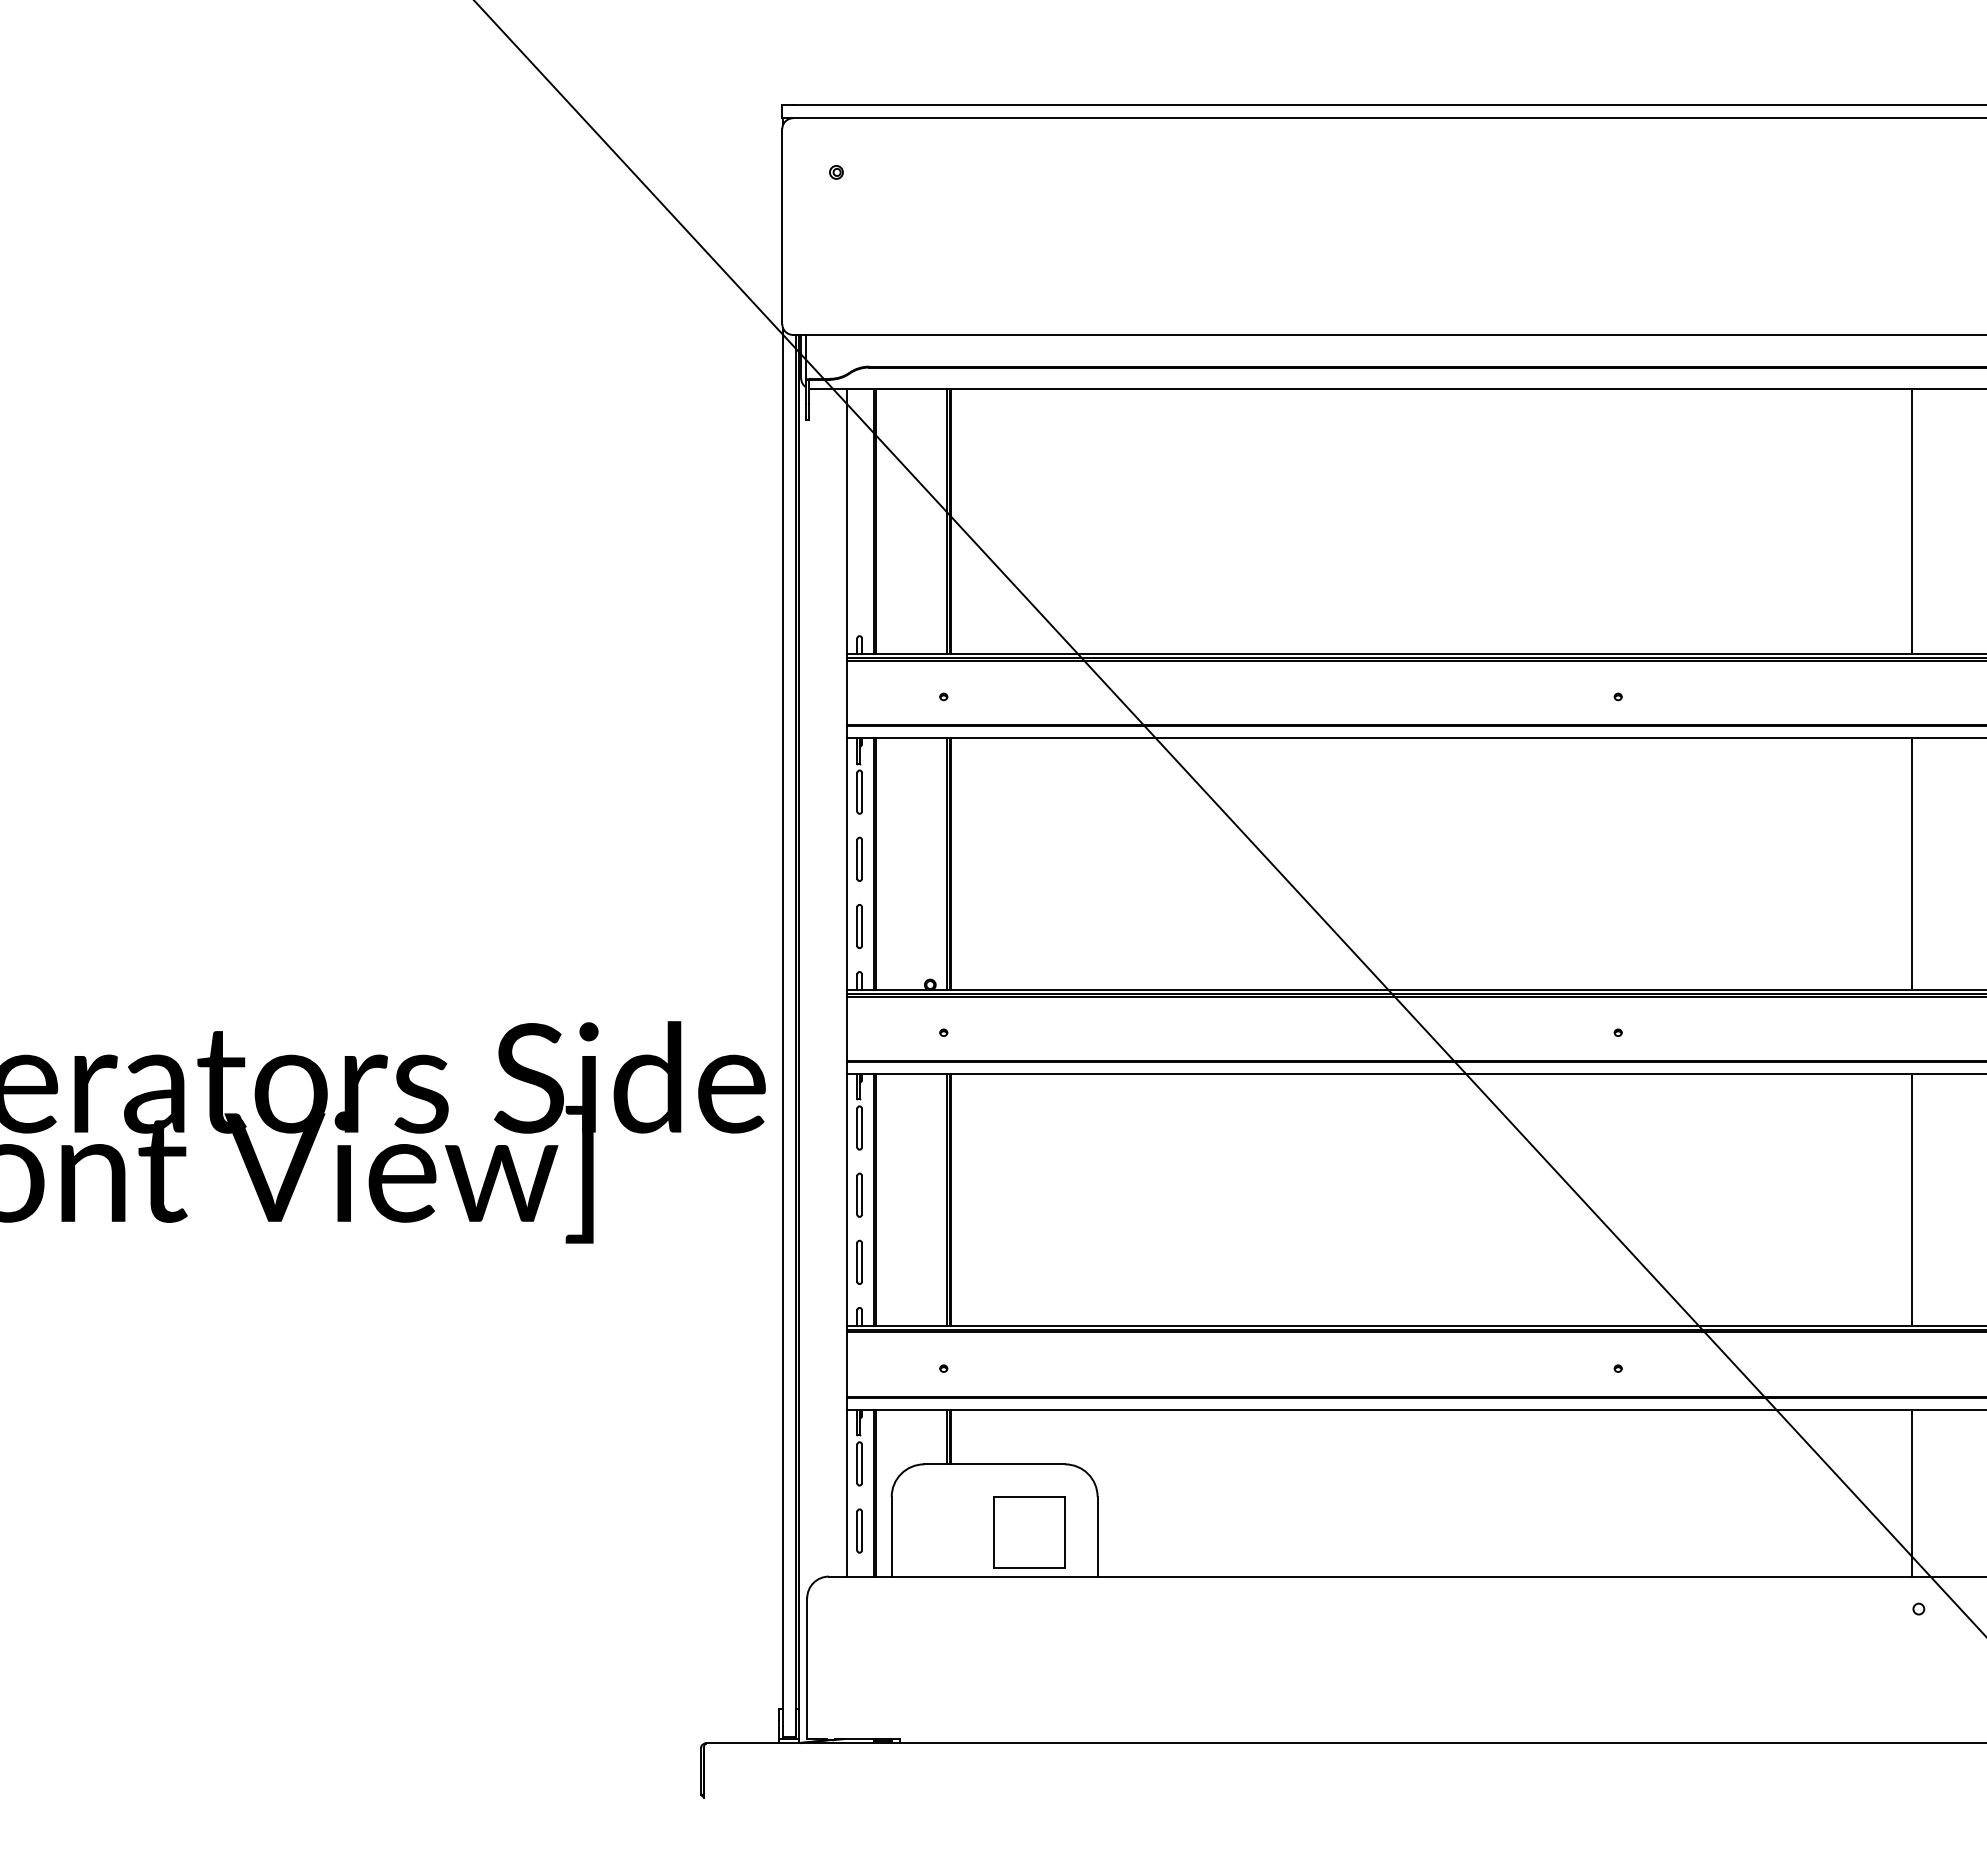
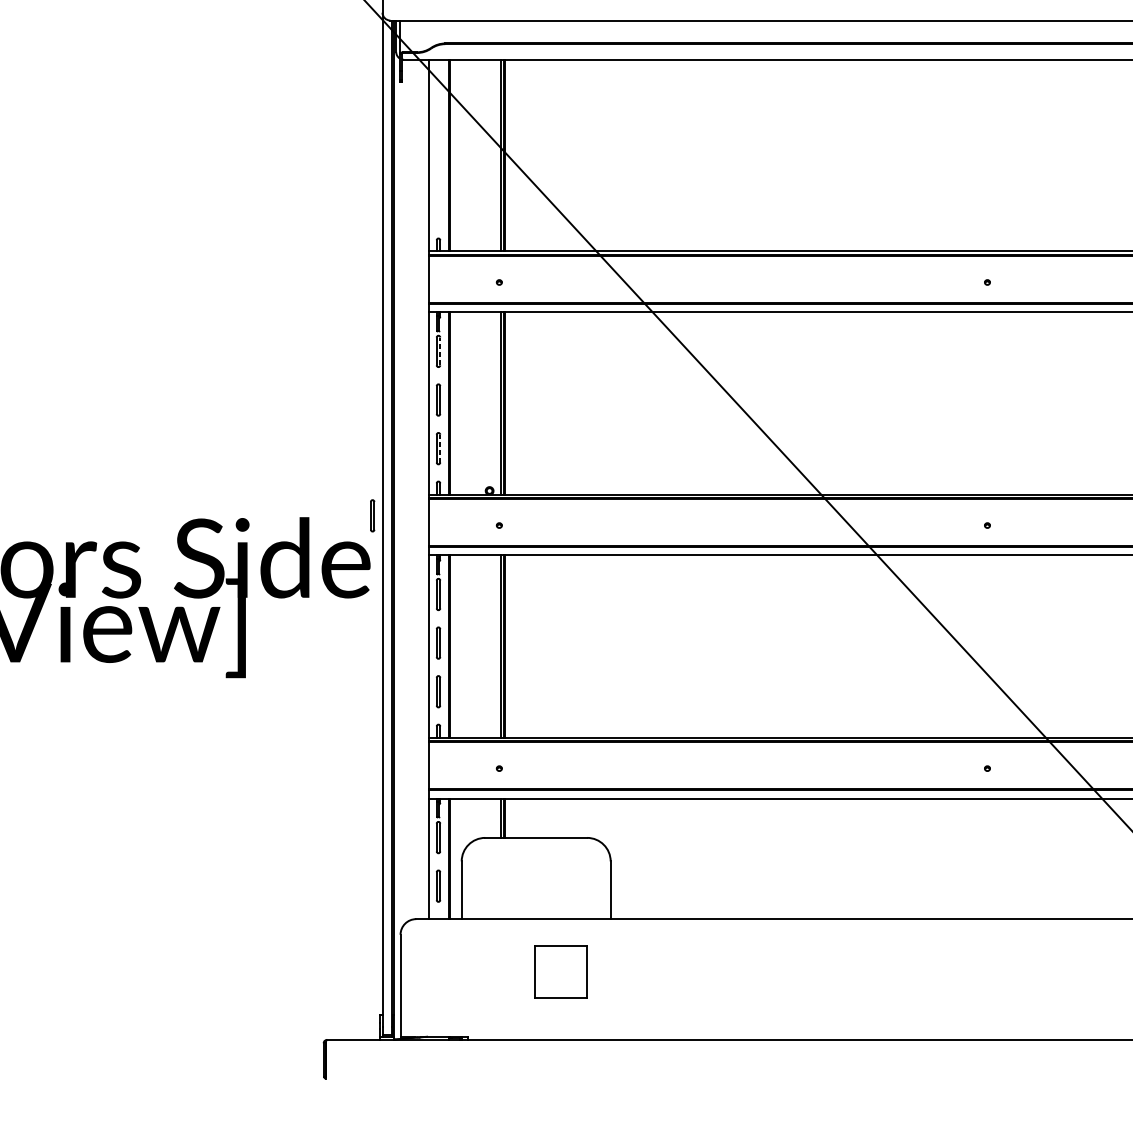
line: (862, 791) -> (440, 350), solid -> dashed
line: (862, 926) -> (440, 448), solid -> dashed
part: (768, 1018) -> (372, 515), added
part: (1029, 1532) -> (561, 971), moved

